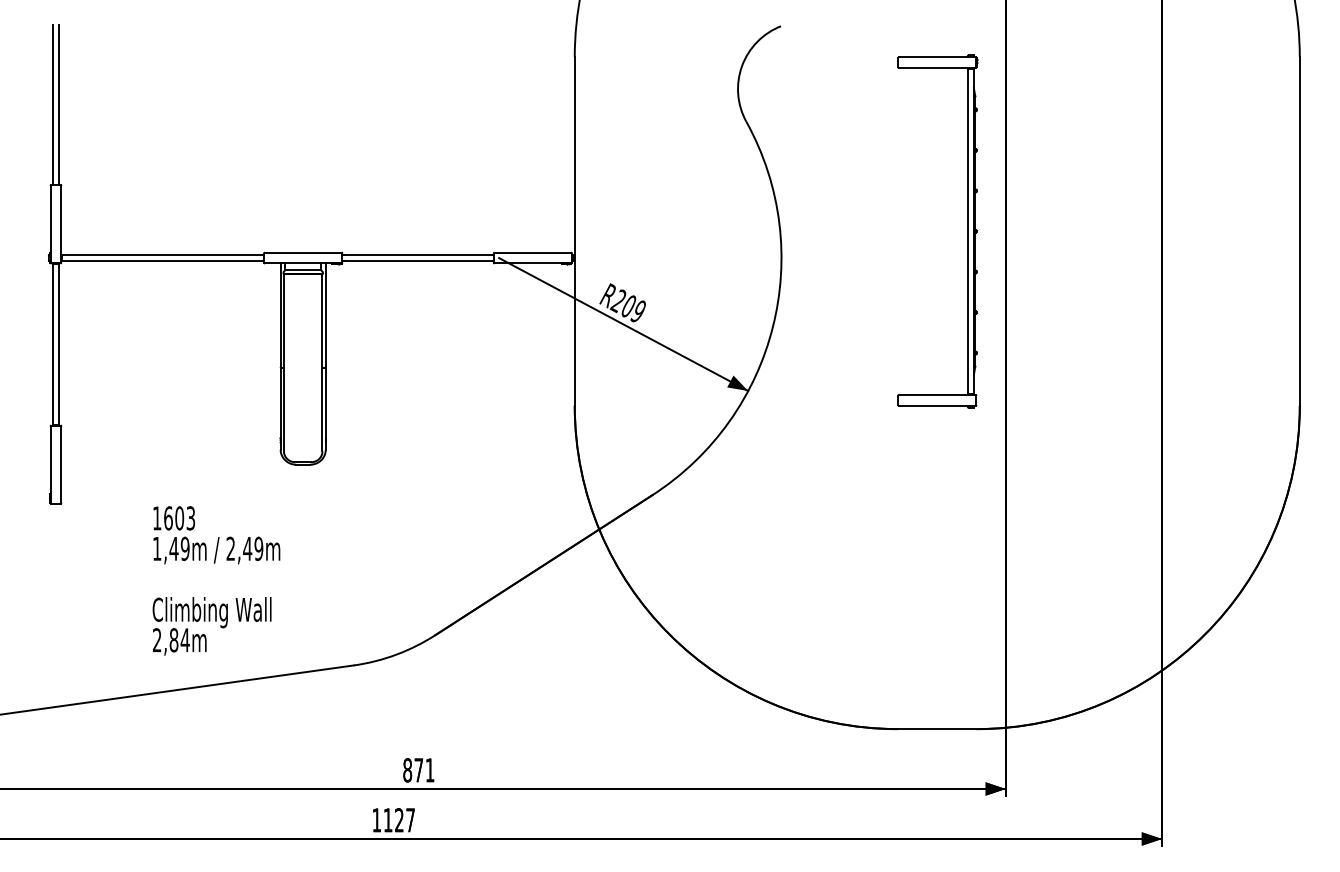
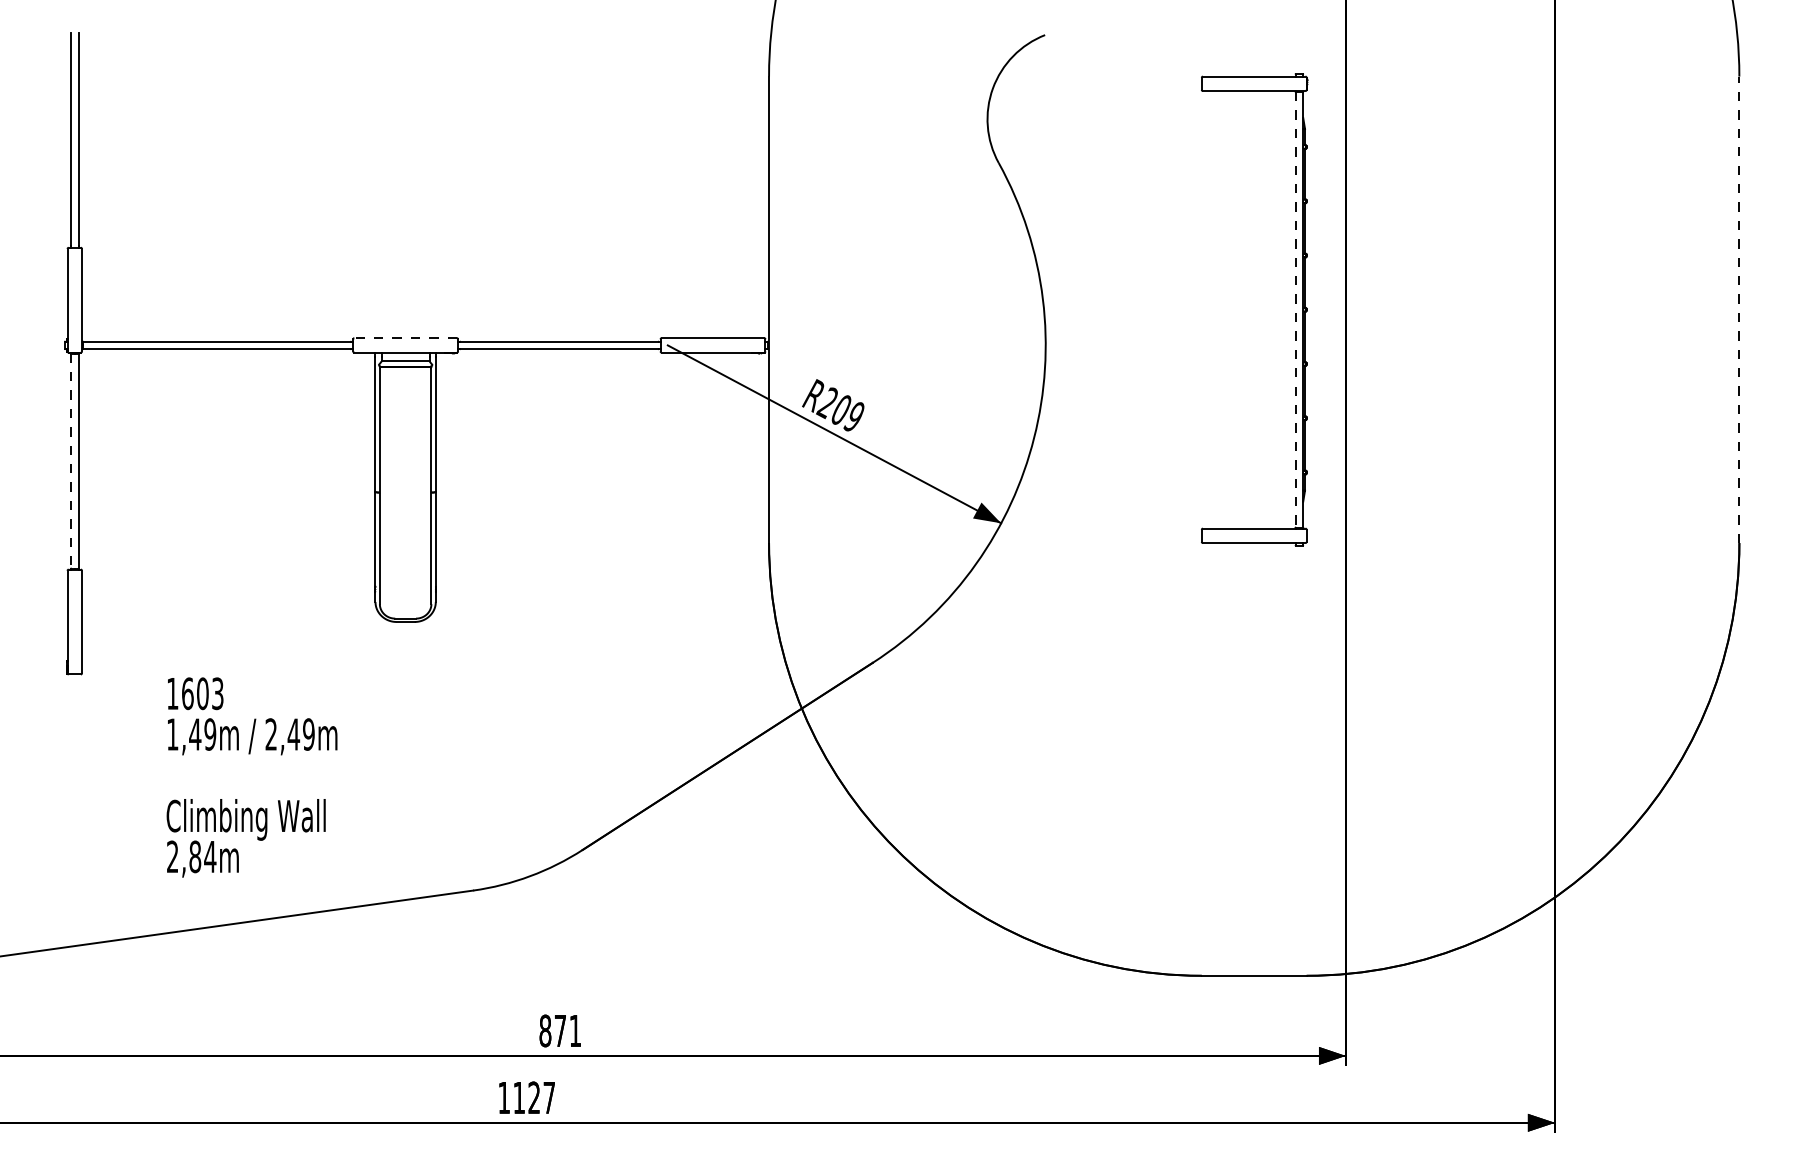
line: (968, 231) -> (1295, 309), solid -> dashed
line: (1299, 231) -> (1738, 309), solid -> dashed
line: (302, 252) -> (404, 337), solid -> dashed
line: (53, 345) -> (71, 462), solid -> dashed
text: (216, 580) -> (252, 776), moved

